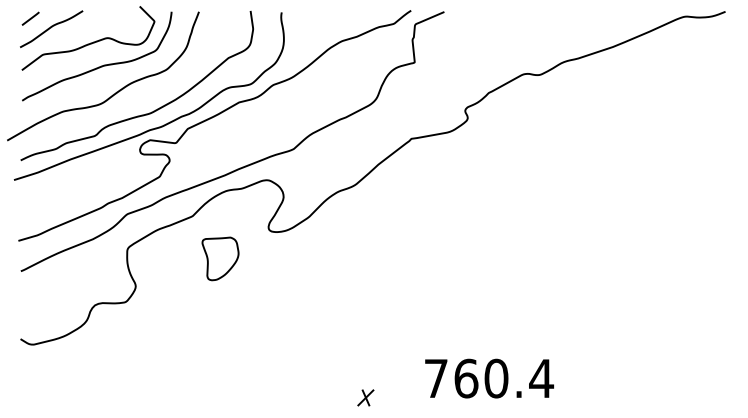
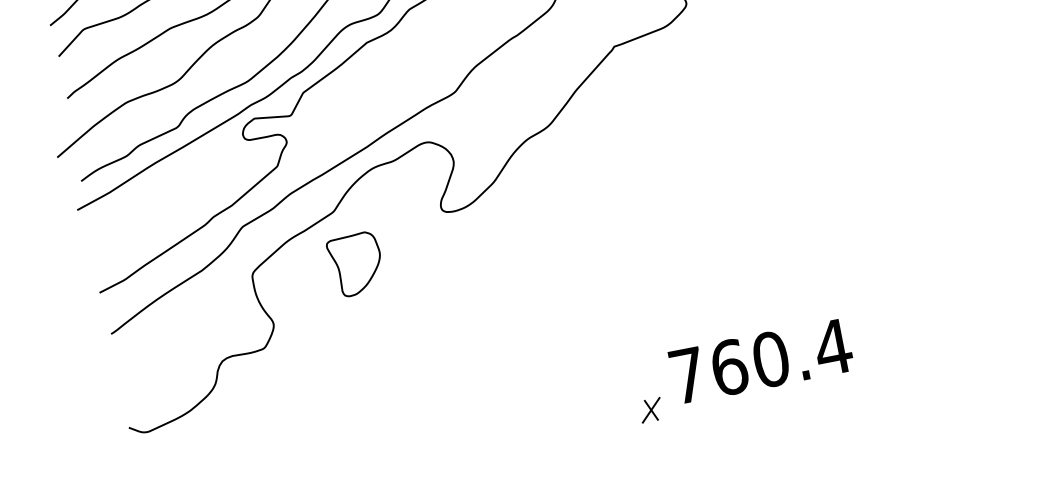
part: (220, 258) -> (356, 263), moved
text: (489, 378) -> (761, 361), moved
part: (365, 397) -> (650, 409), moved

